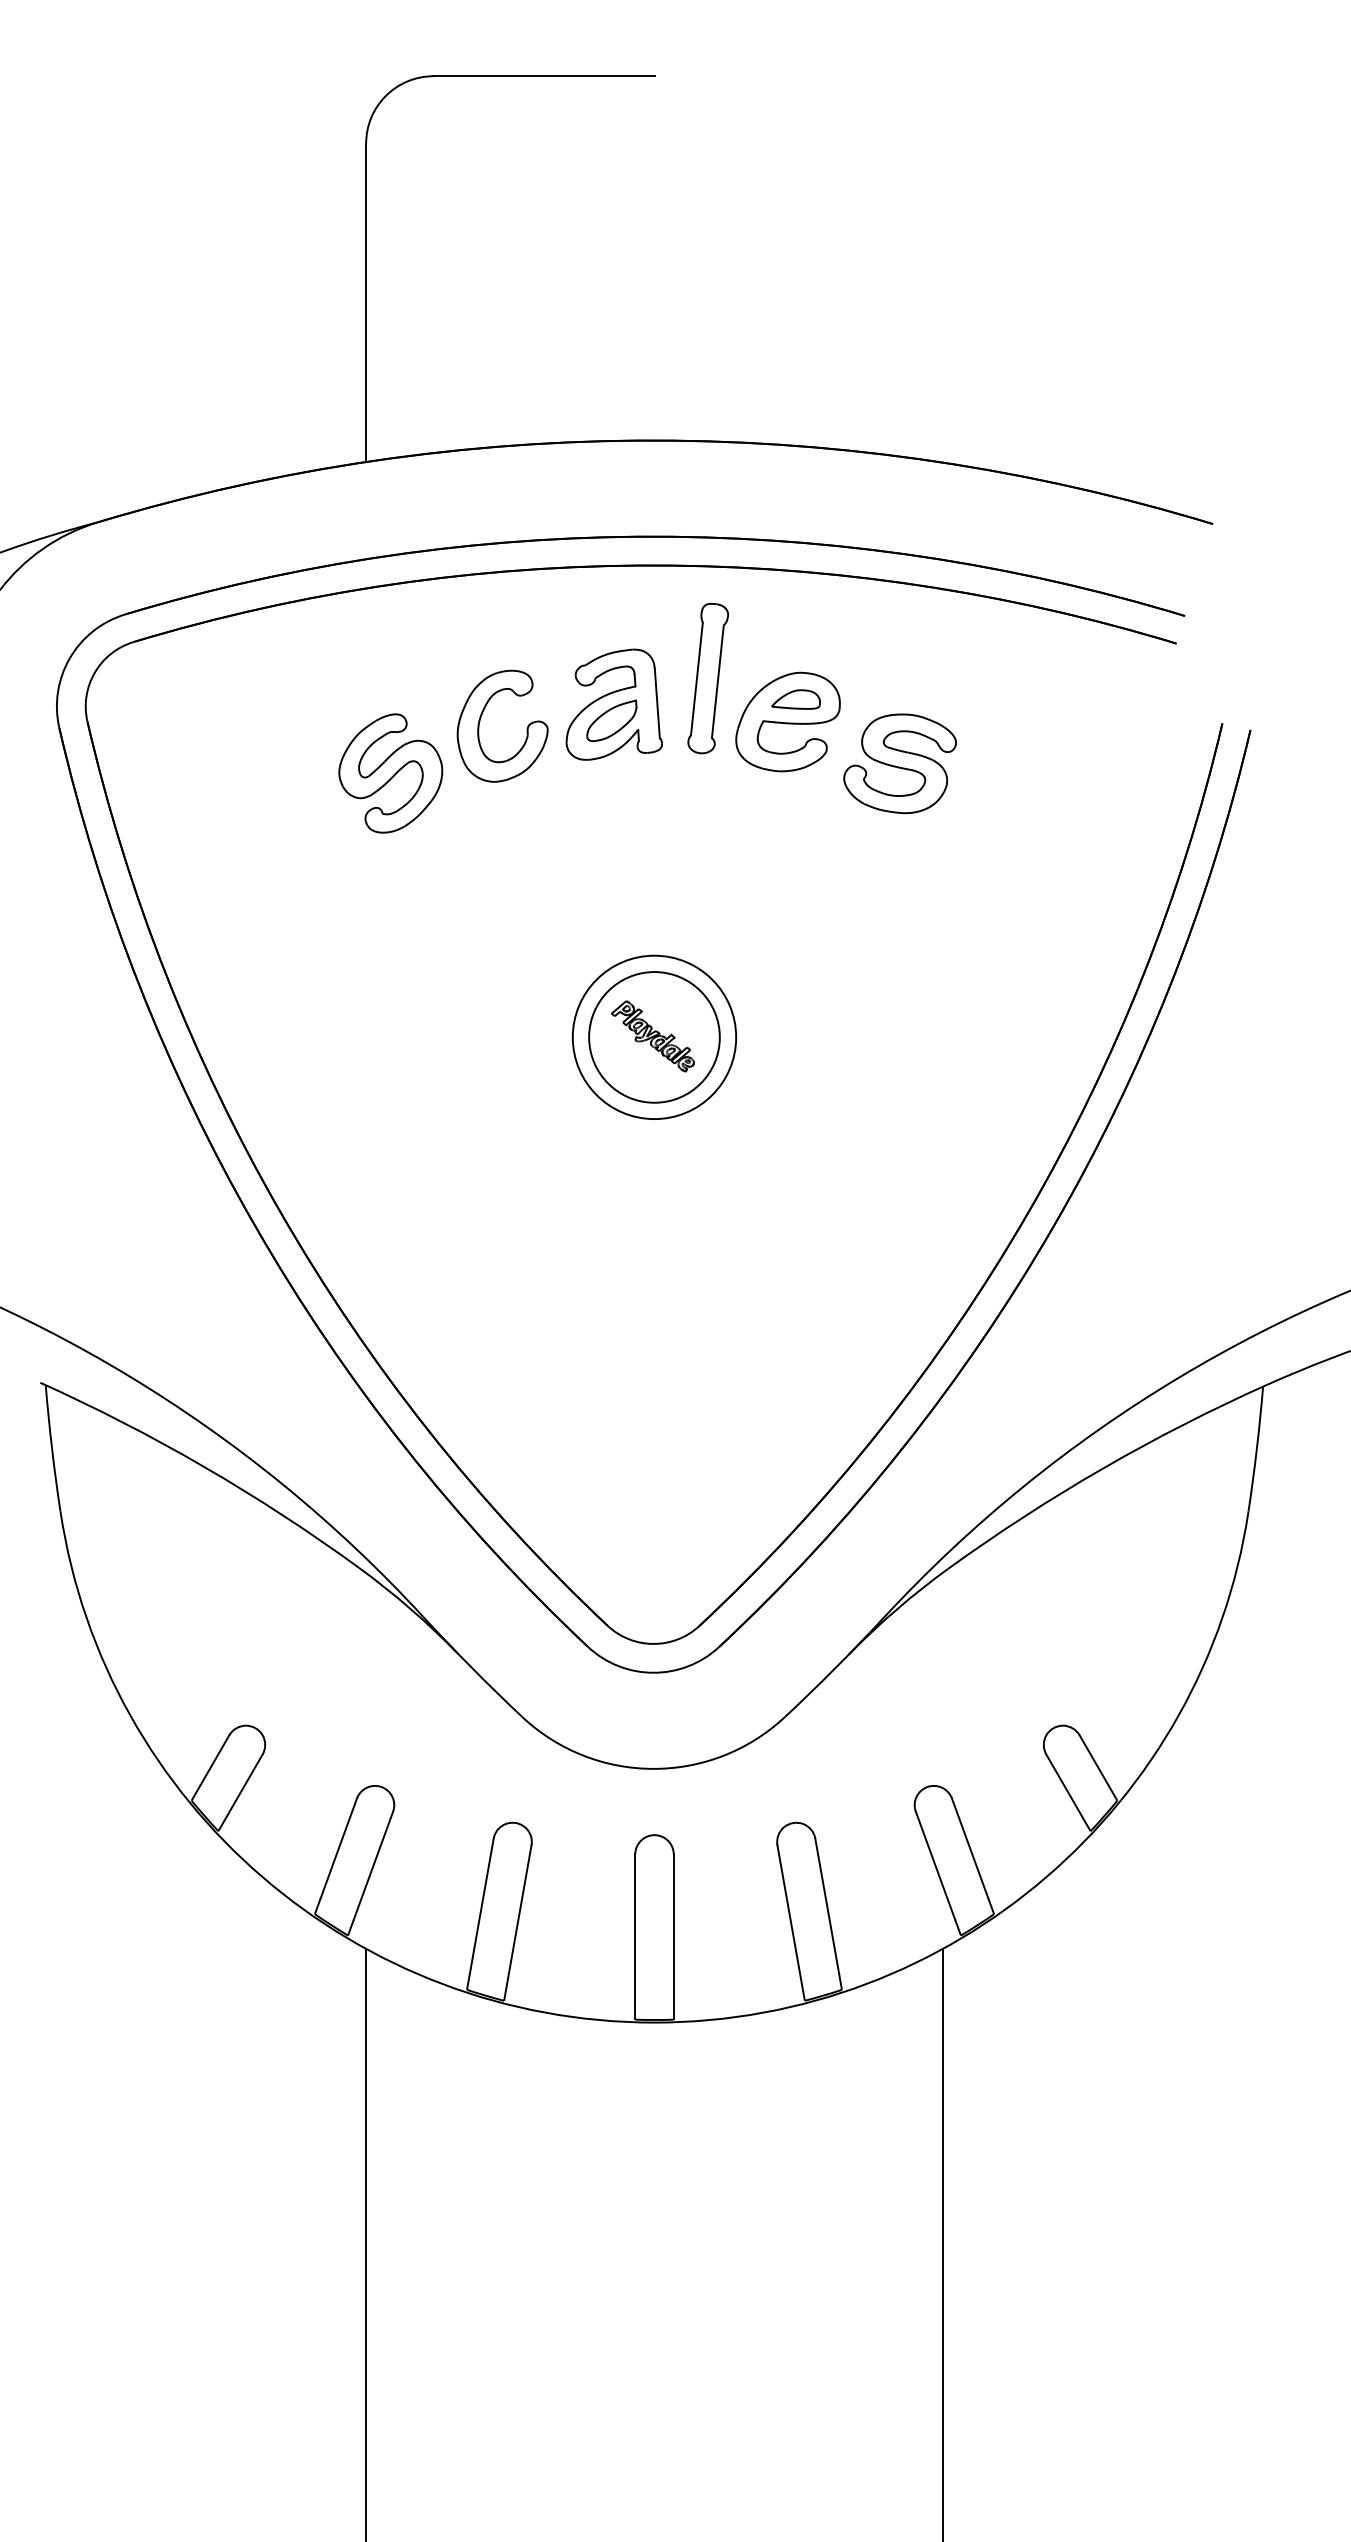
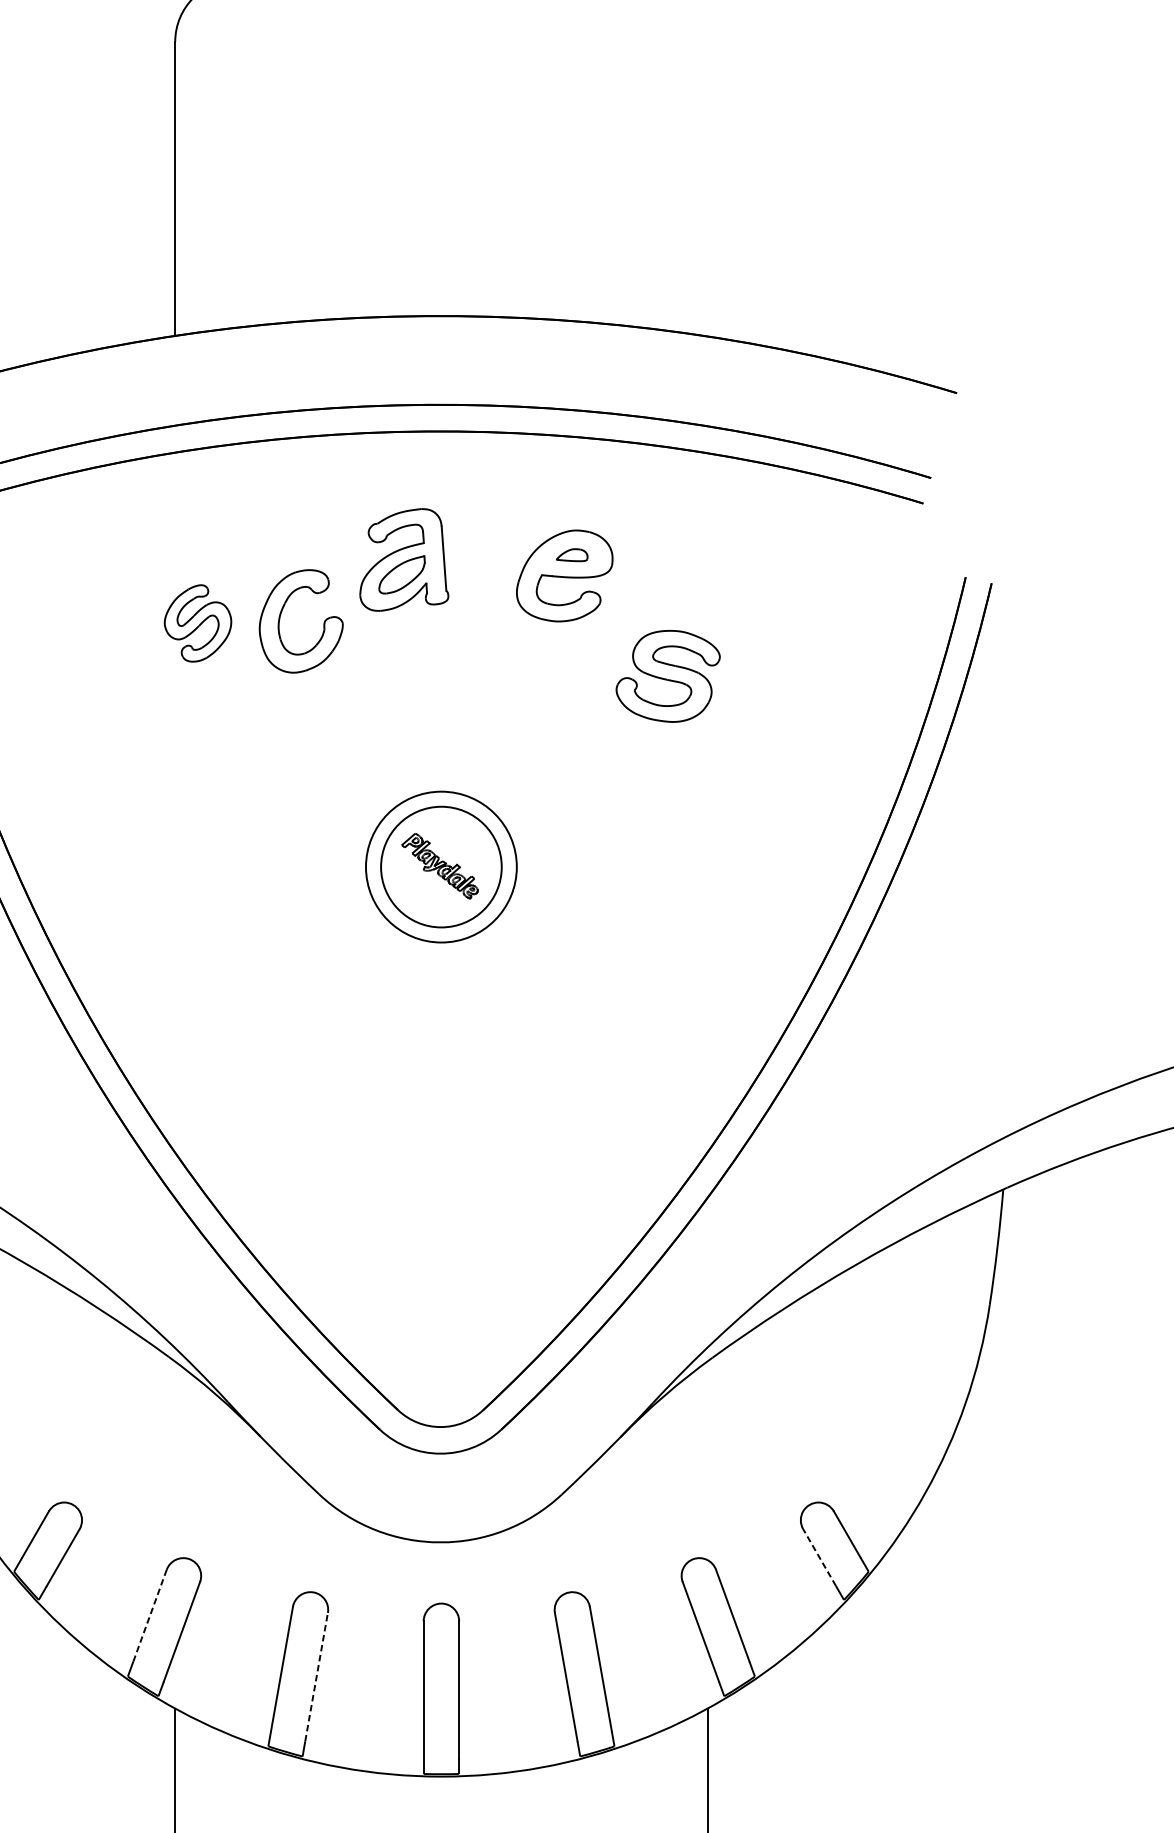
part: (708, 678) -> (491, 535), removed
part: (795, 699) -> (571, 555), size x0.7
part: (481, 718) -> (281, 614), moved
part: (899, 763) -> (667, 676), moved
part: (390, 773) -> (197, 623), size x0.7
line: (1064, 1785) -> (819, 1557), solid -> dashed
line: (338, 1848) -> (149, 1615), solid -> dashed
line: (519, 1914) -> (316, 1676), solid -> dashed

